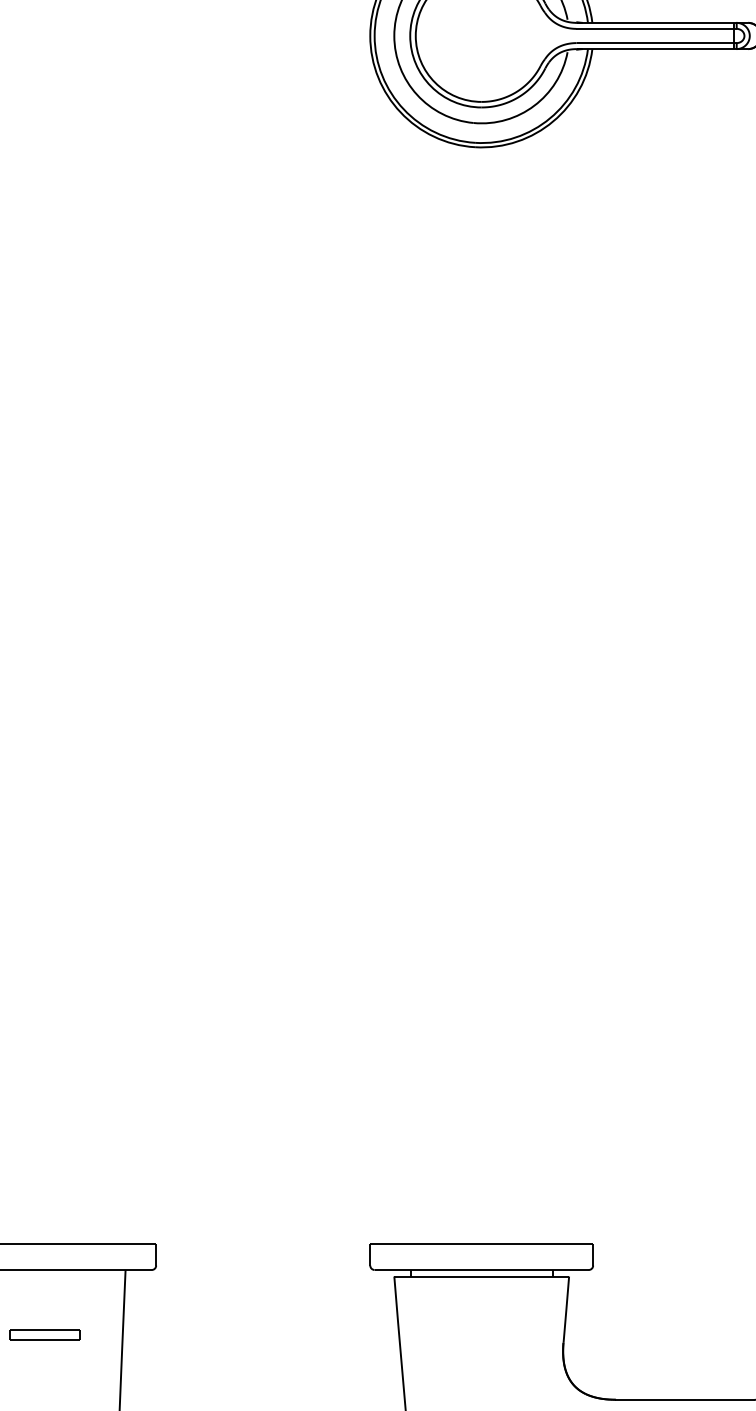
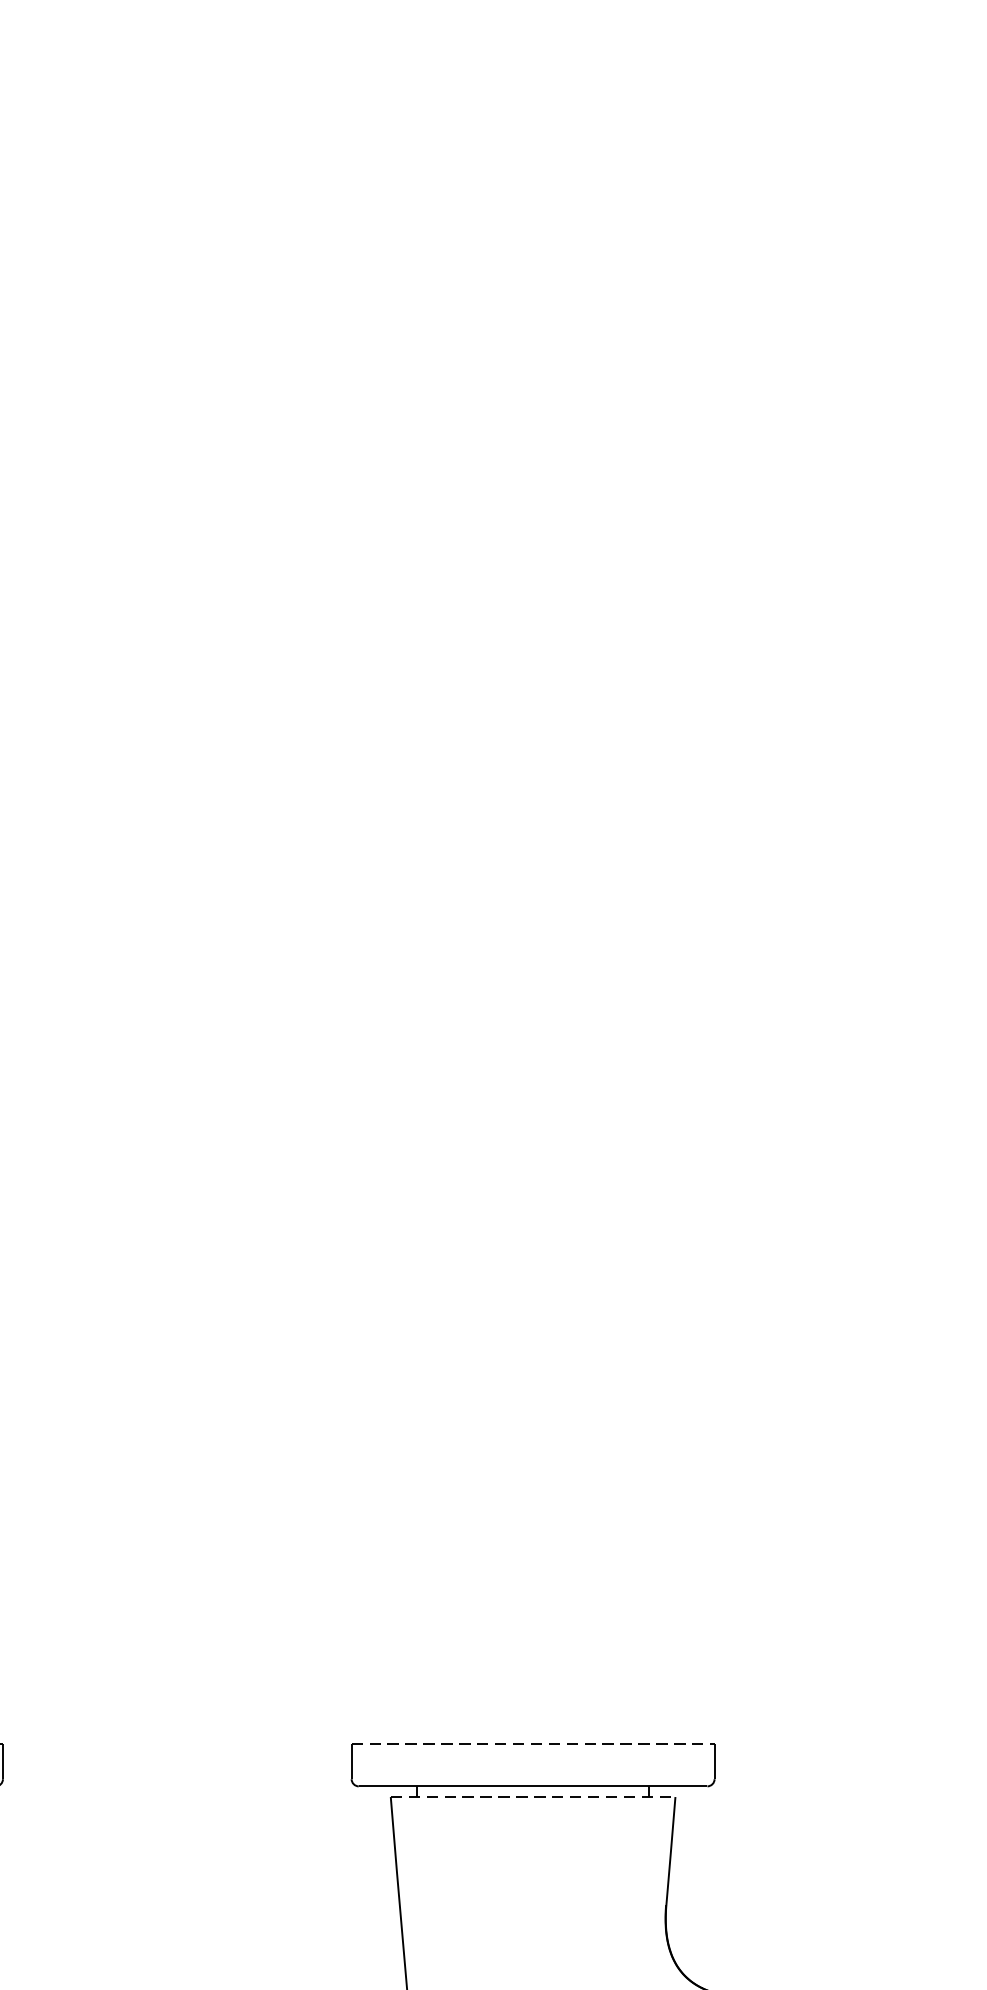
line: (482, 1243) -> (534, 1743), solid -> dashed
line: (482, 1276) -> (534, 1796), solid -> dashed

